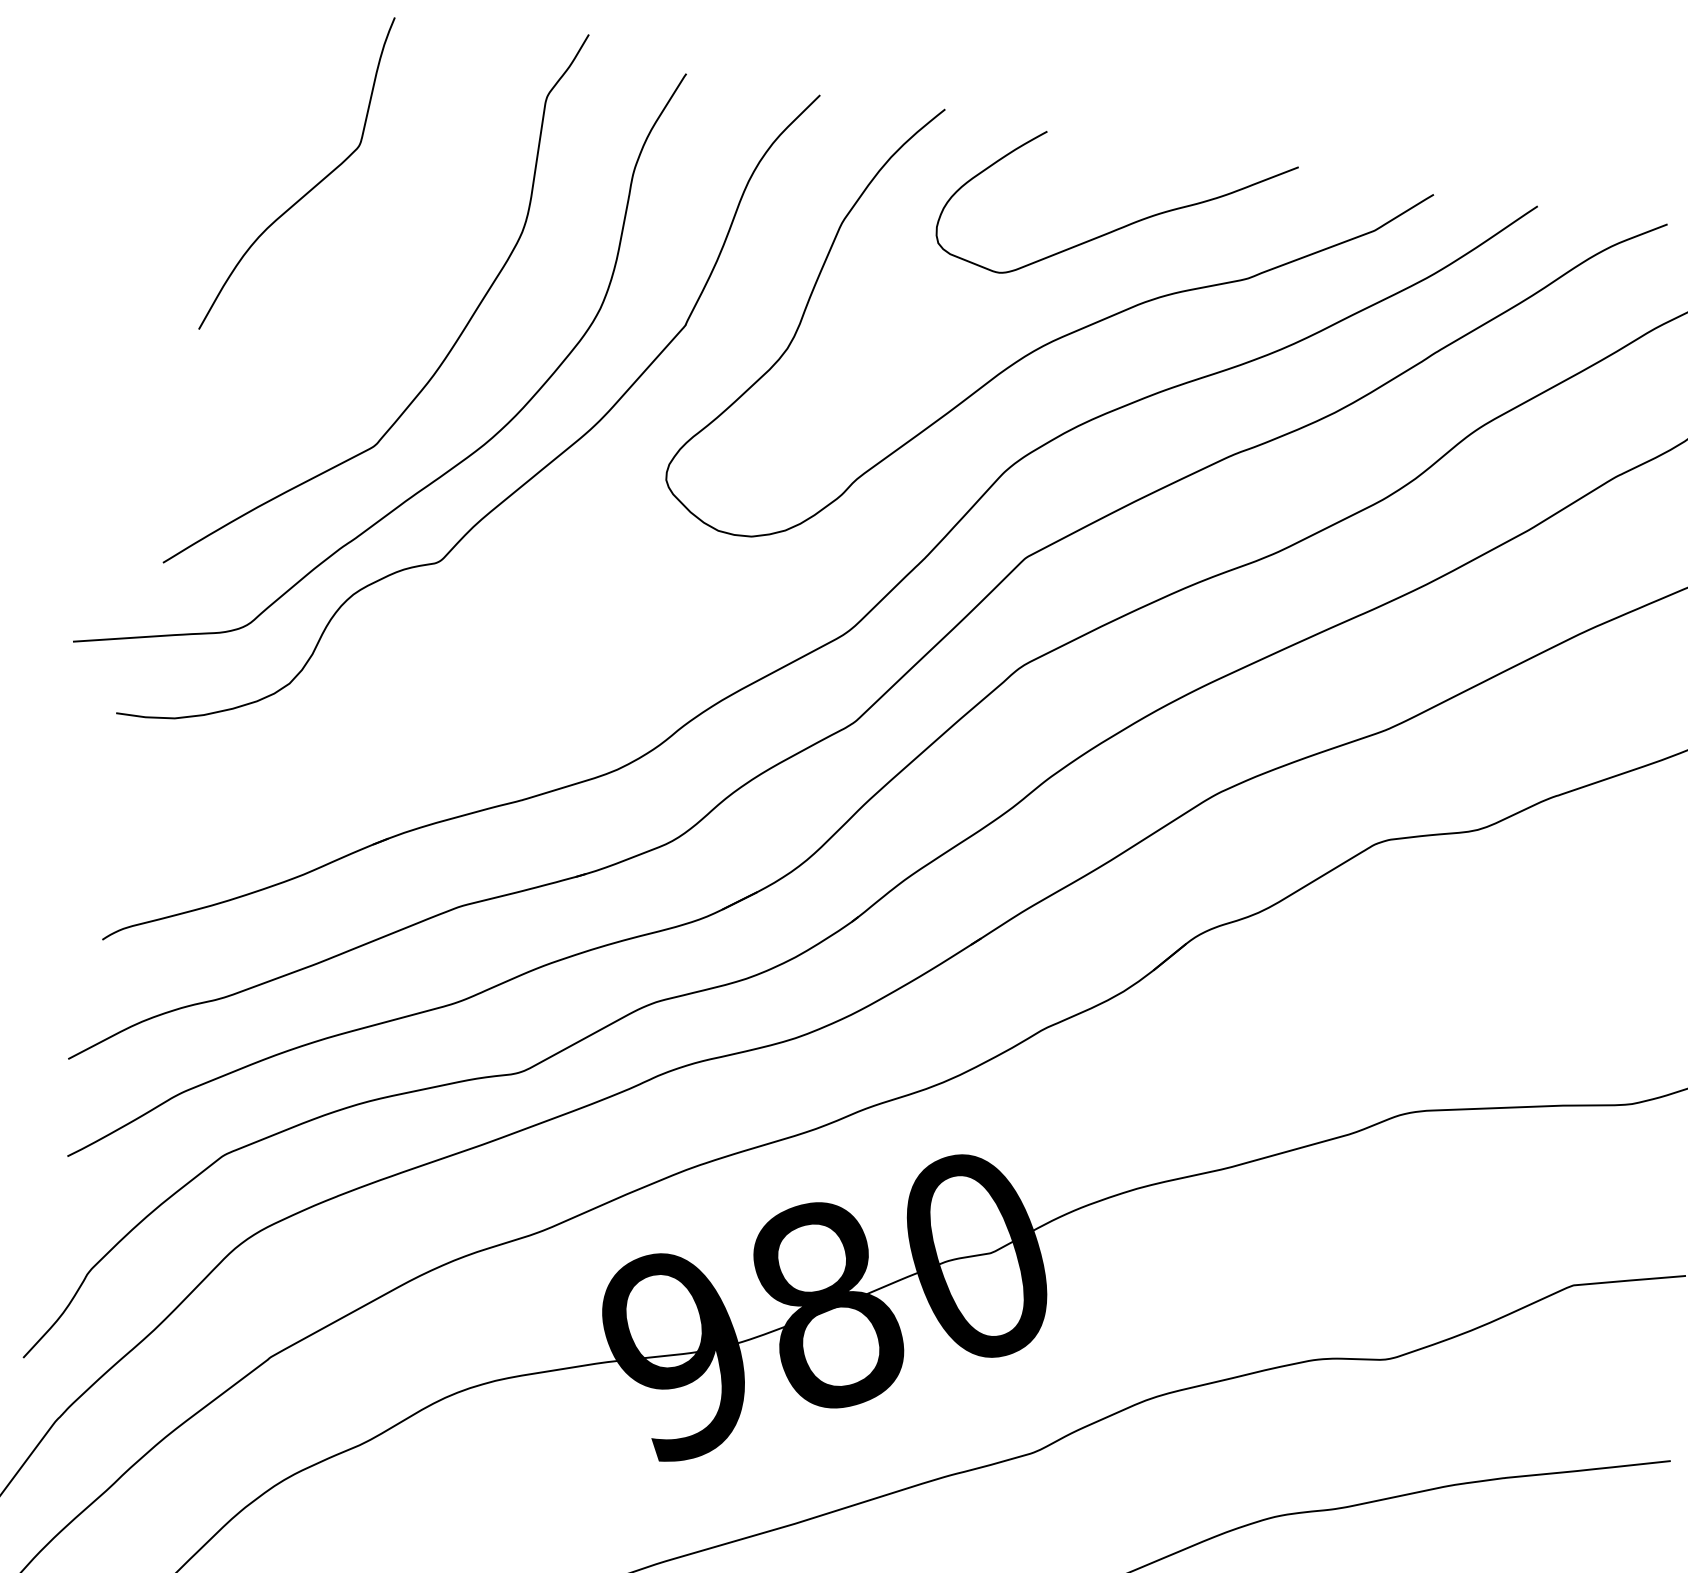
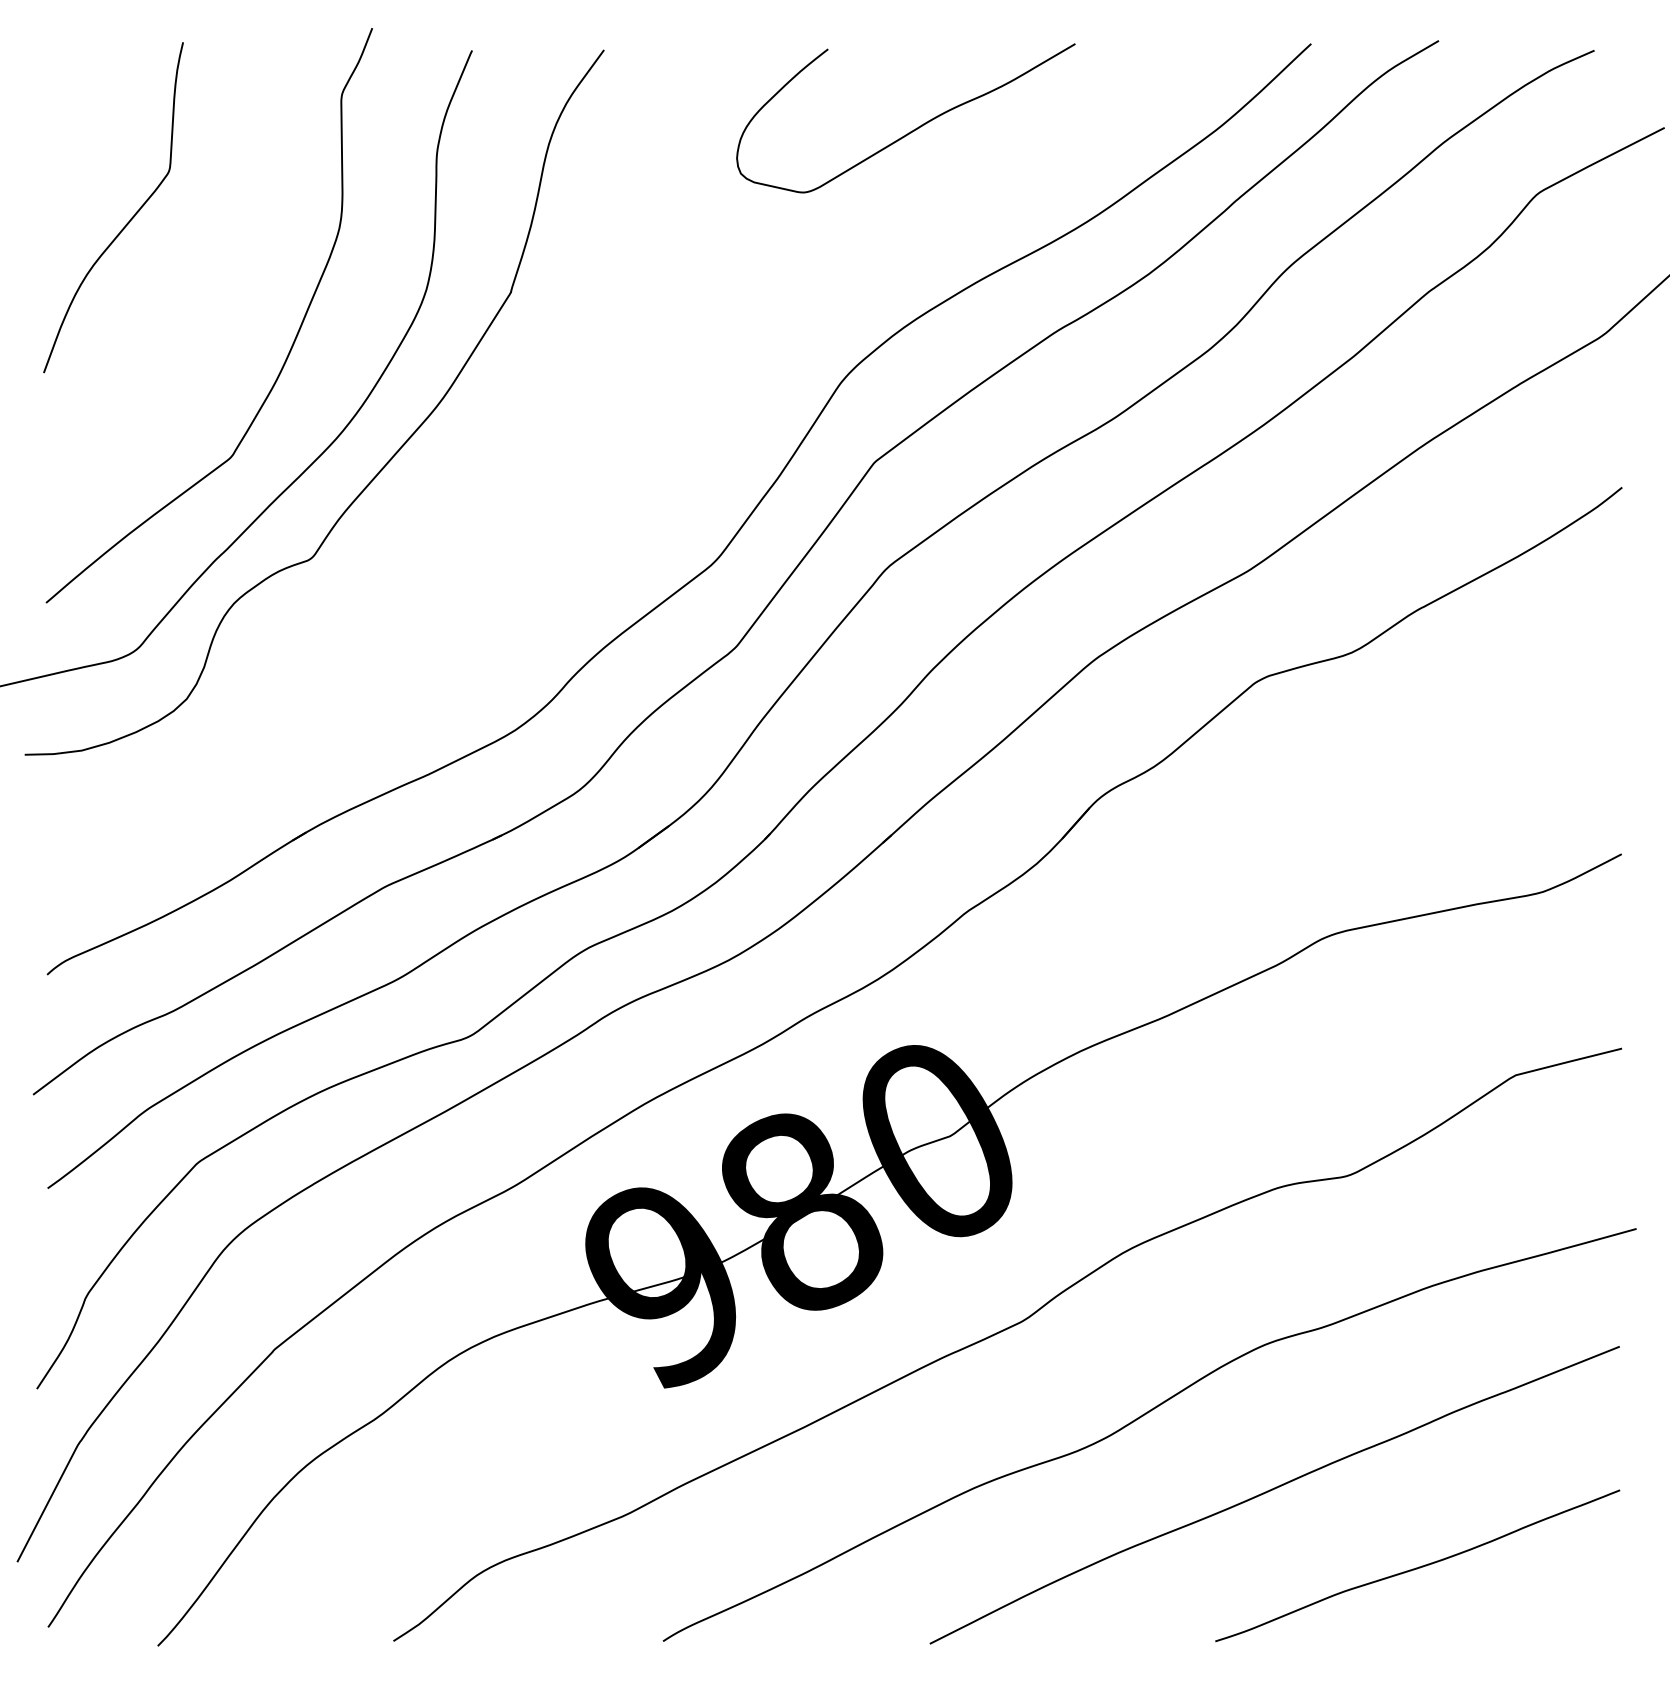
curve: (1041, 348) -> (856, 258), removed

